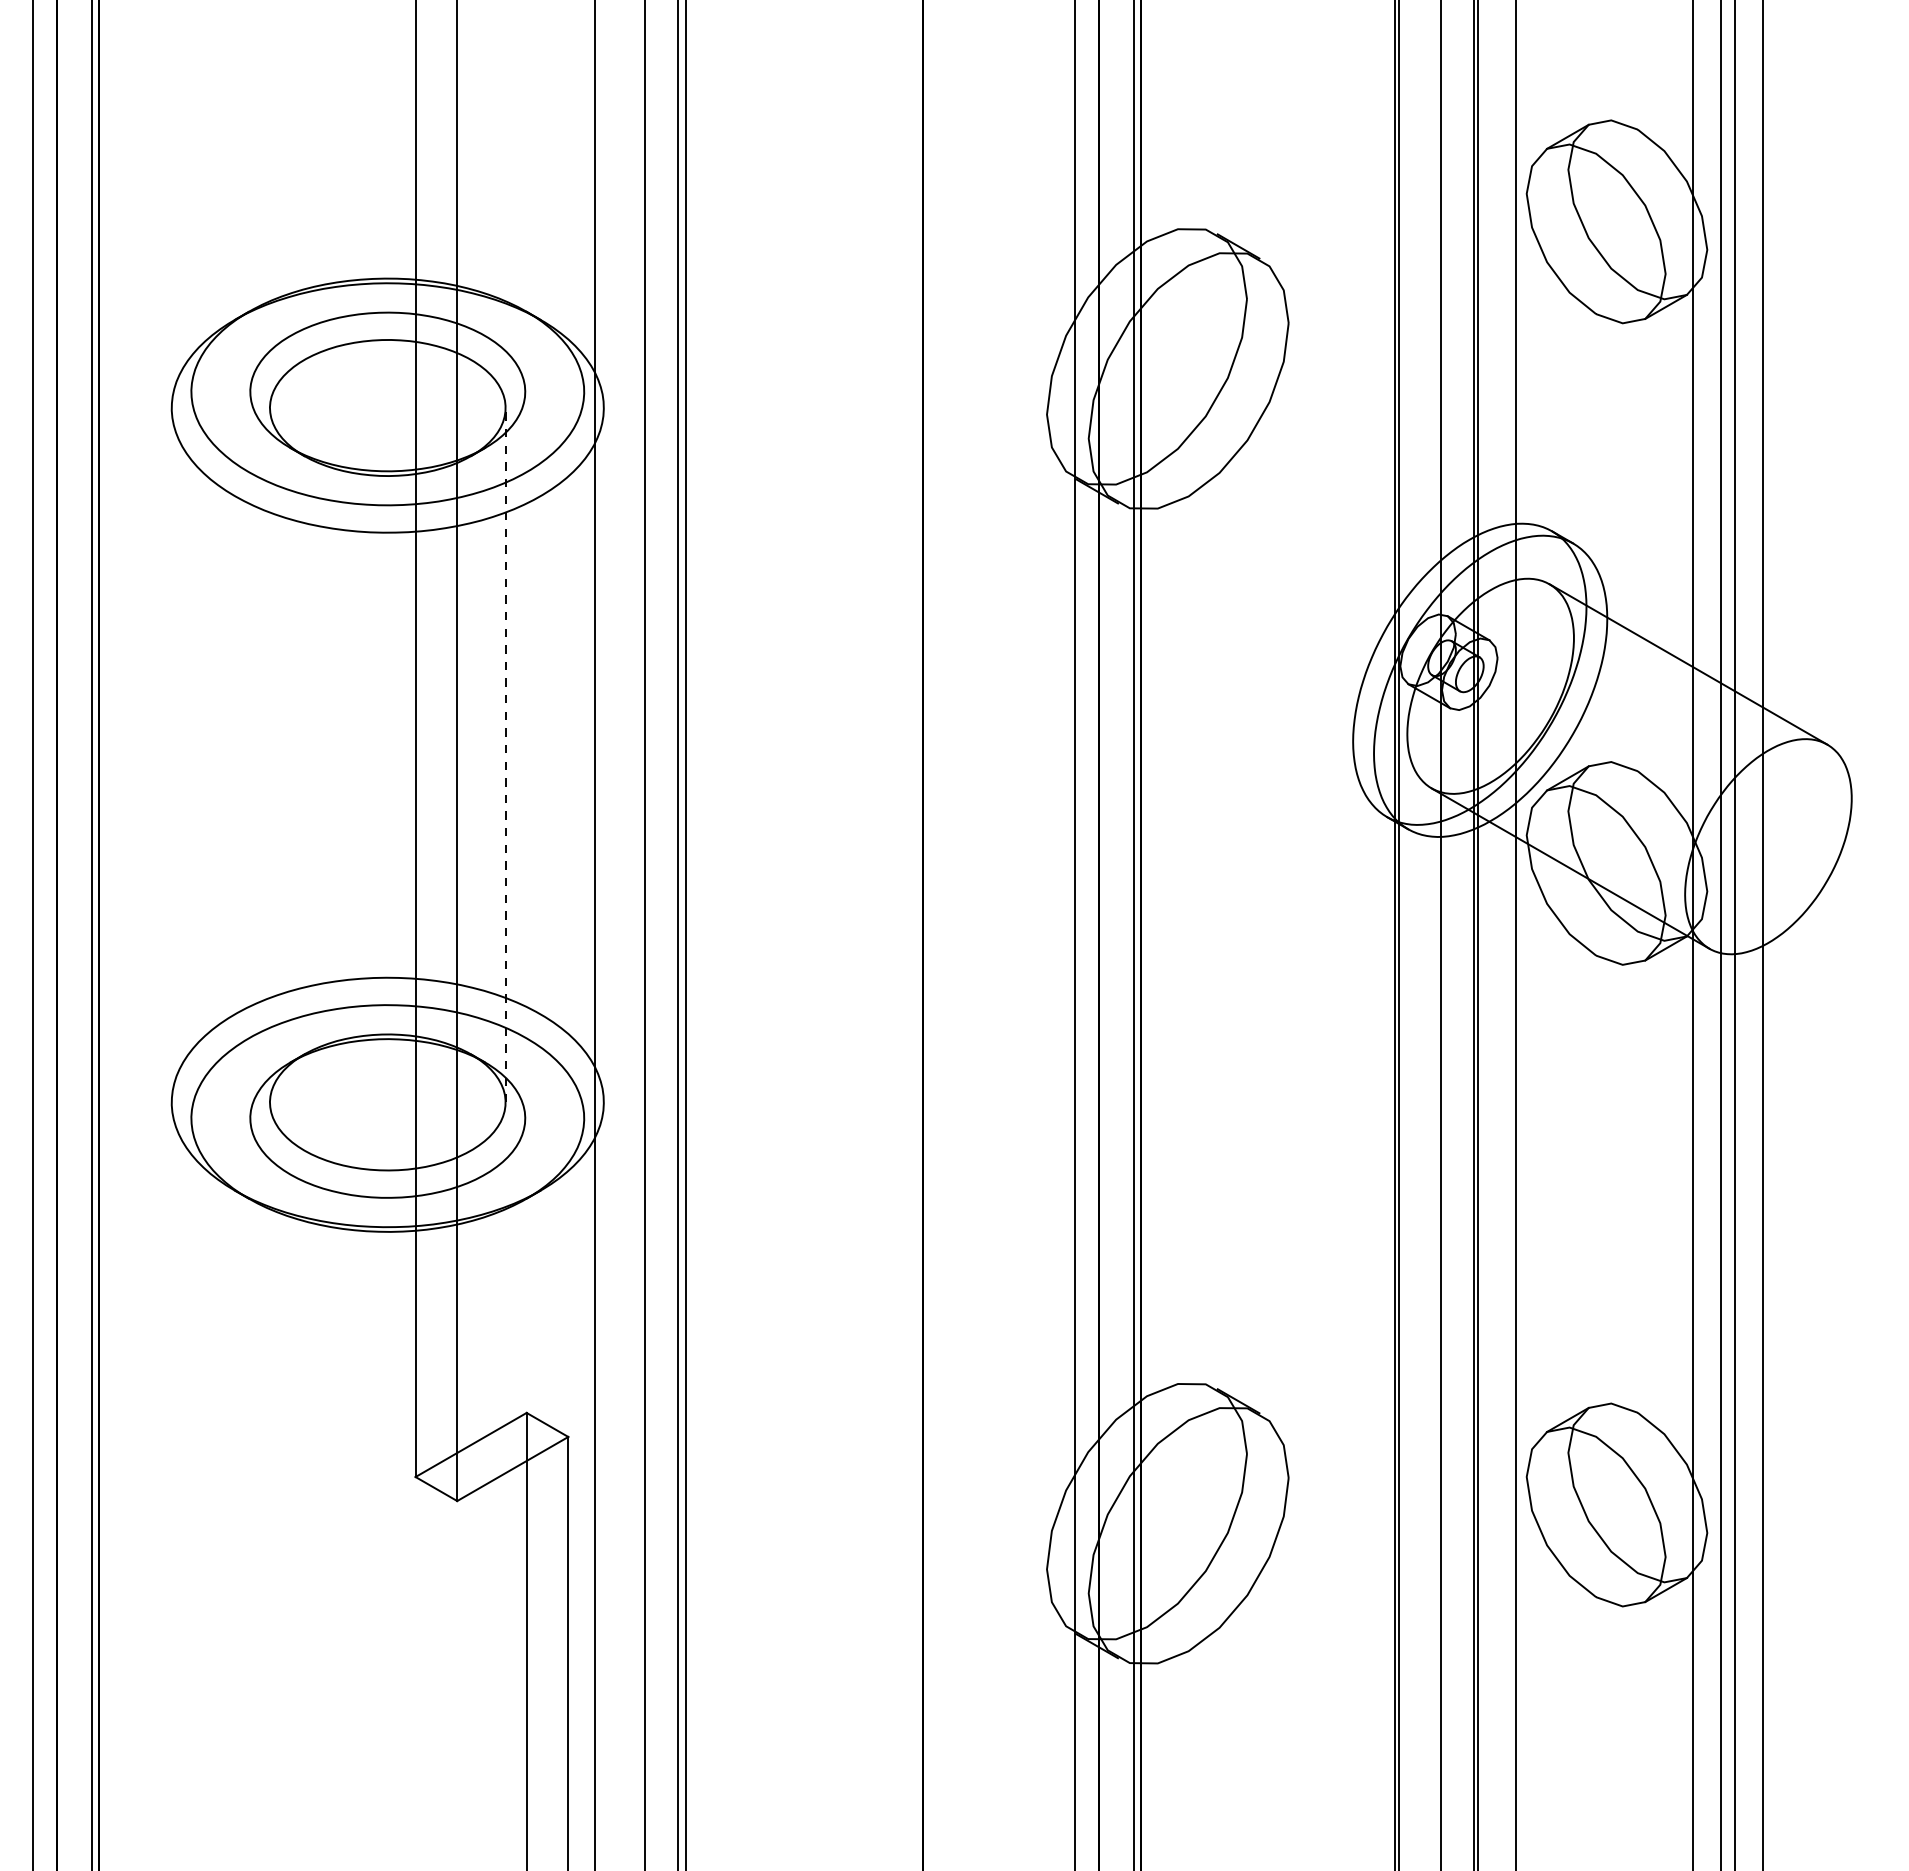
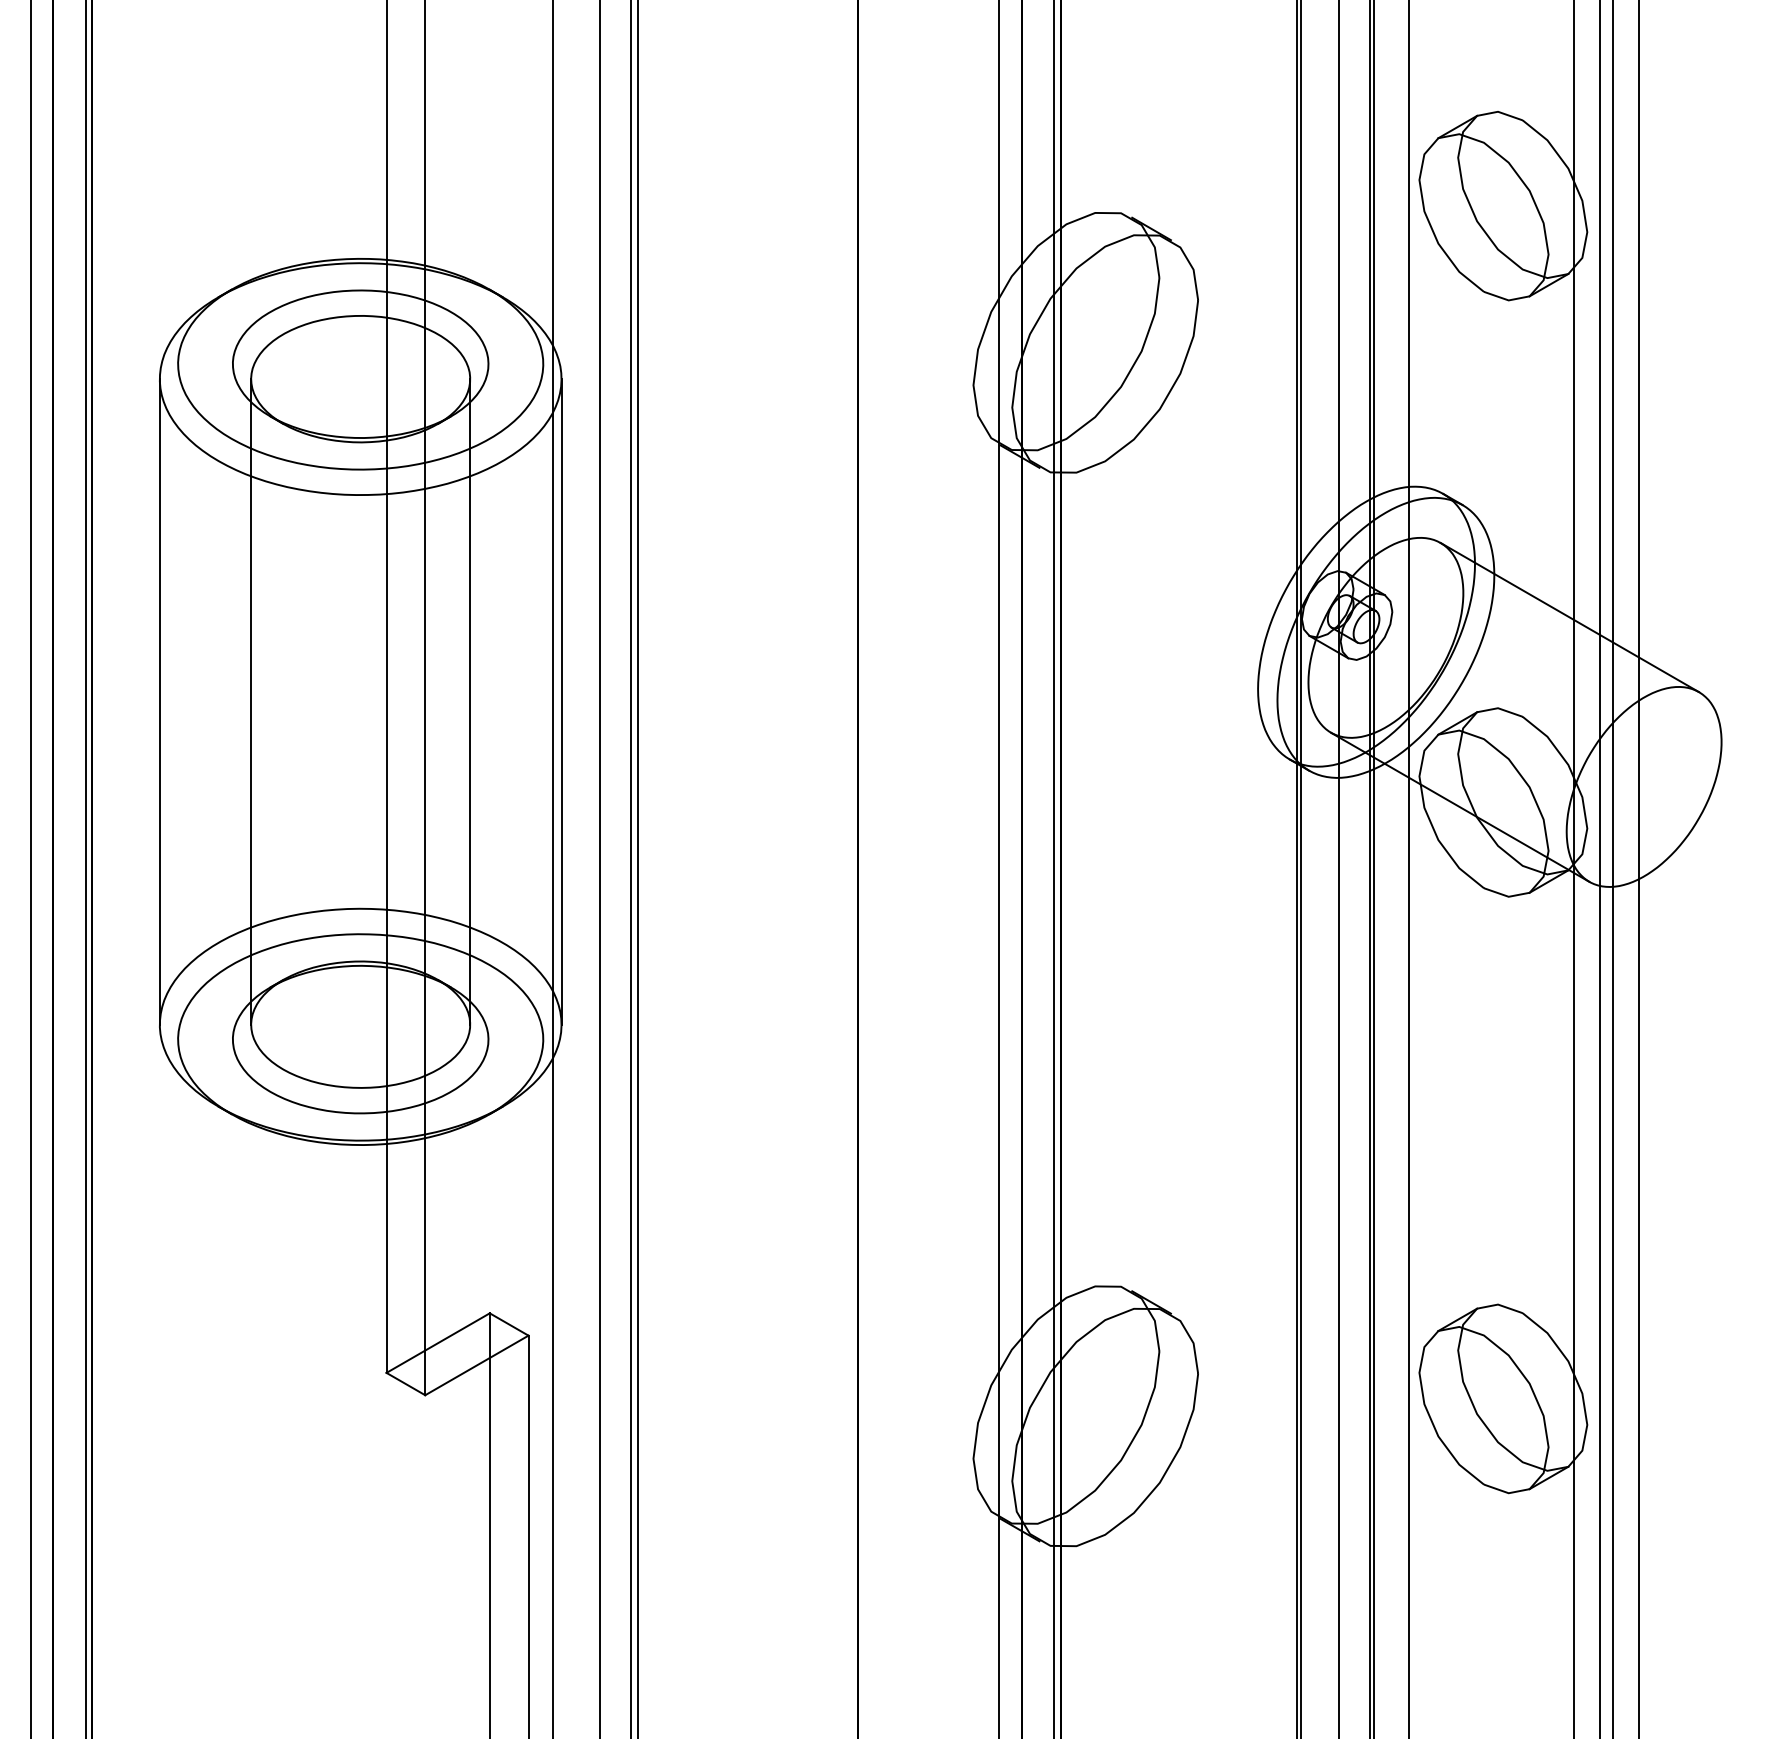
line: (171, 754) -> (159, 701), added
line: (269, 754) -> (250, 701), added
line: (505, 754) -> (470, 701), dashed -> solid
line: (603, 754) -> (561, 701), added

